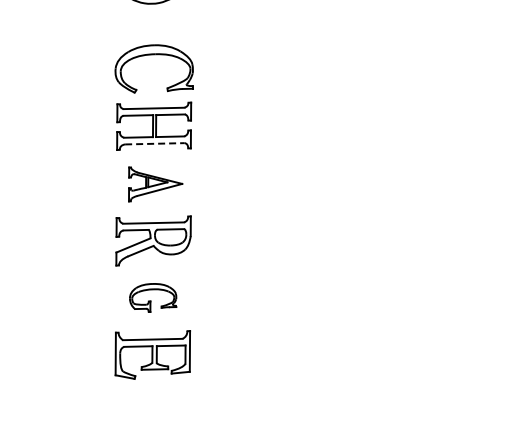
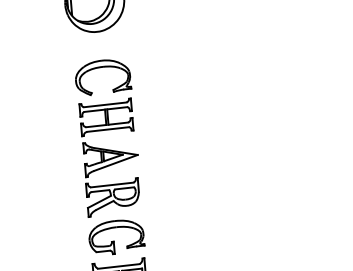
line: (154, 143) -> (107, 129), dashed -> solid
part: (155, 184) -> (111, 157), size x1.43
part: (152, 297) -> (116, 237), size x1.67

